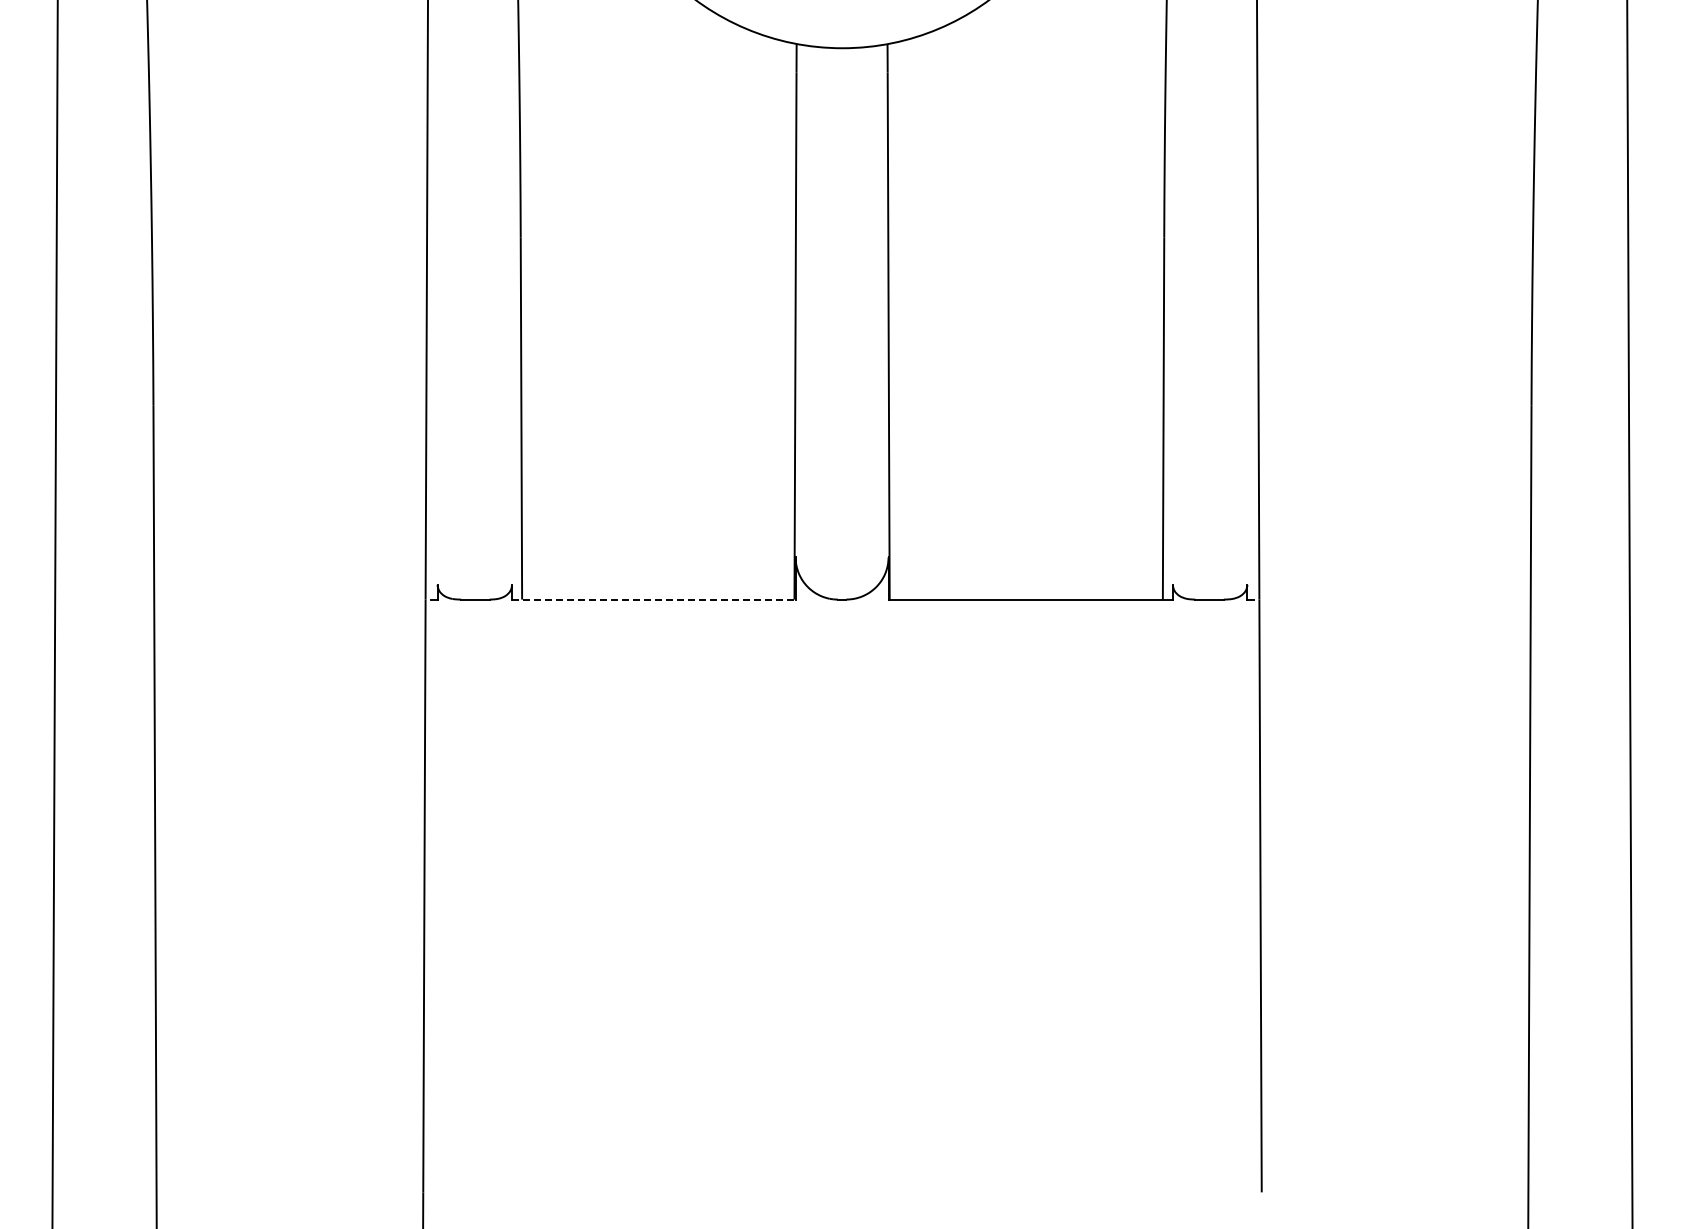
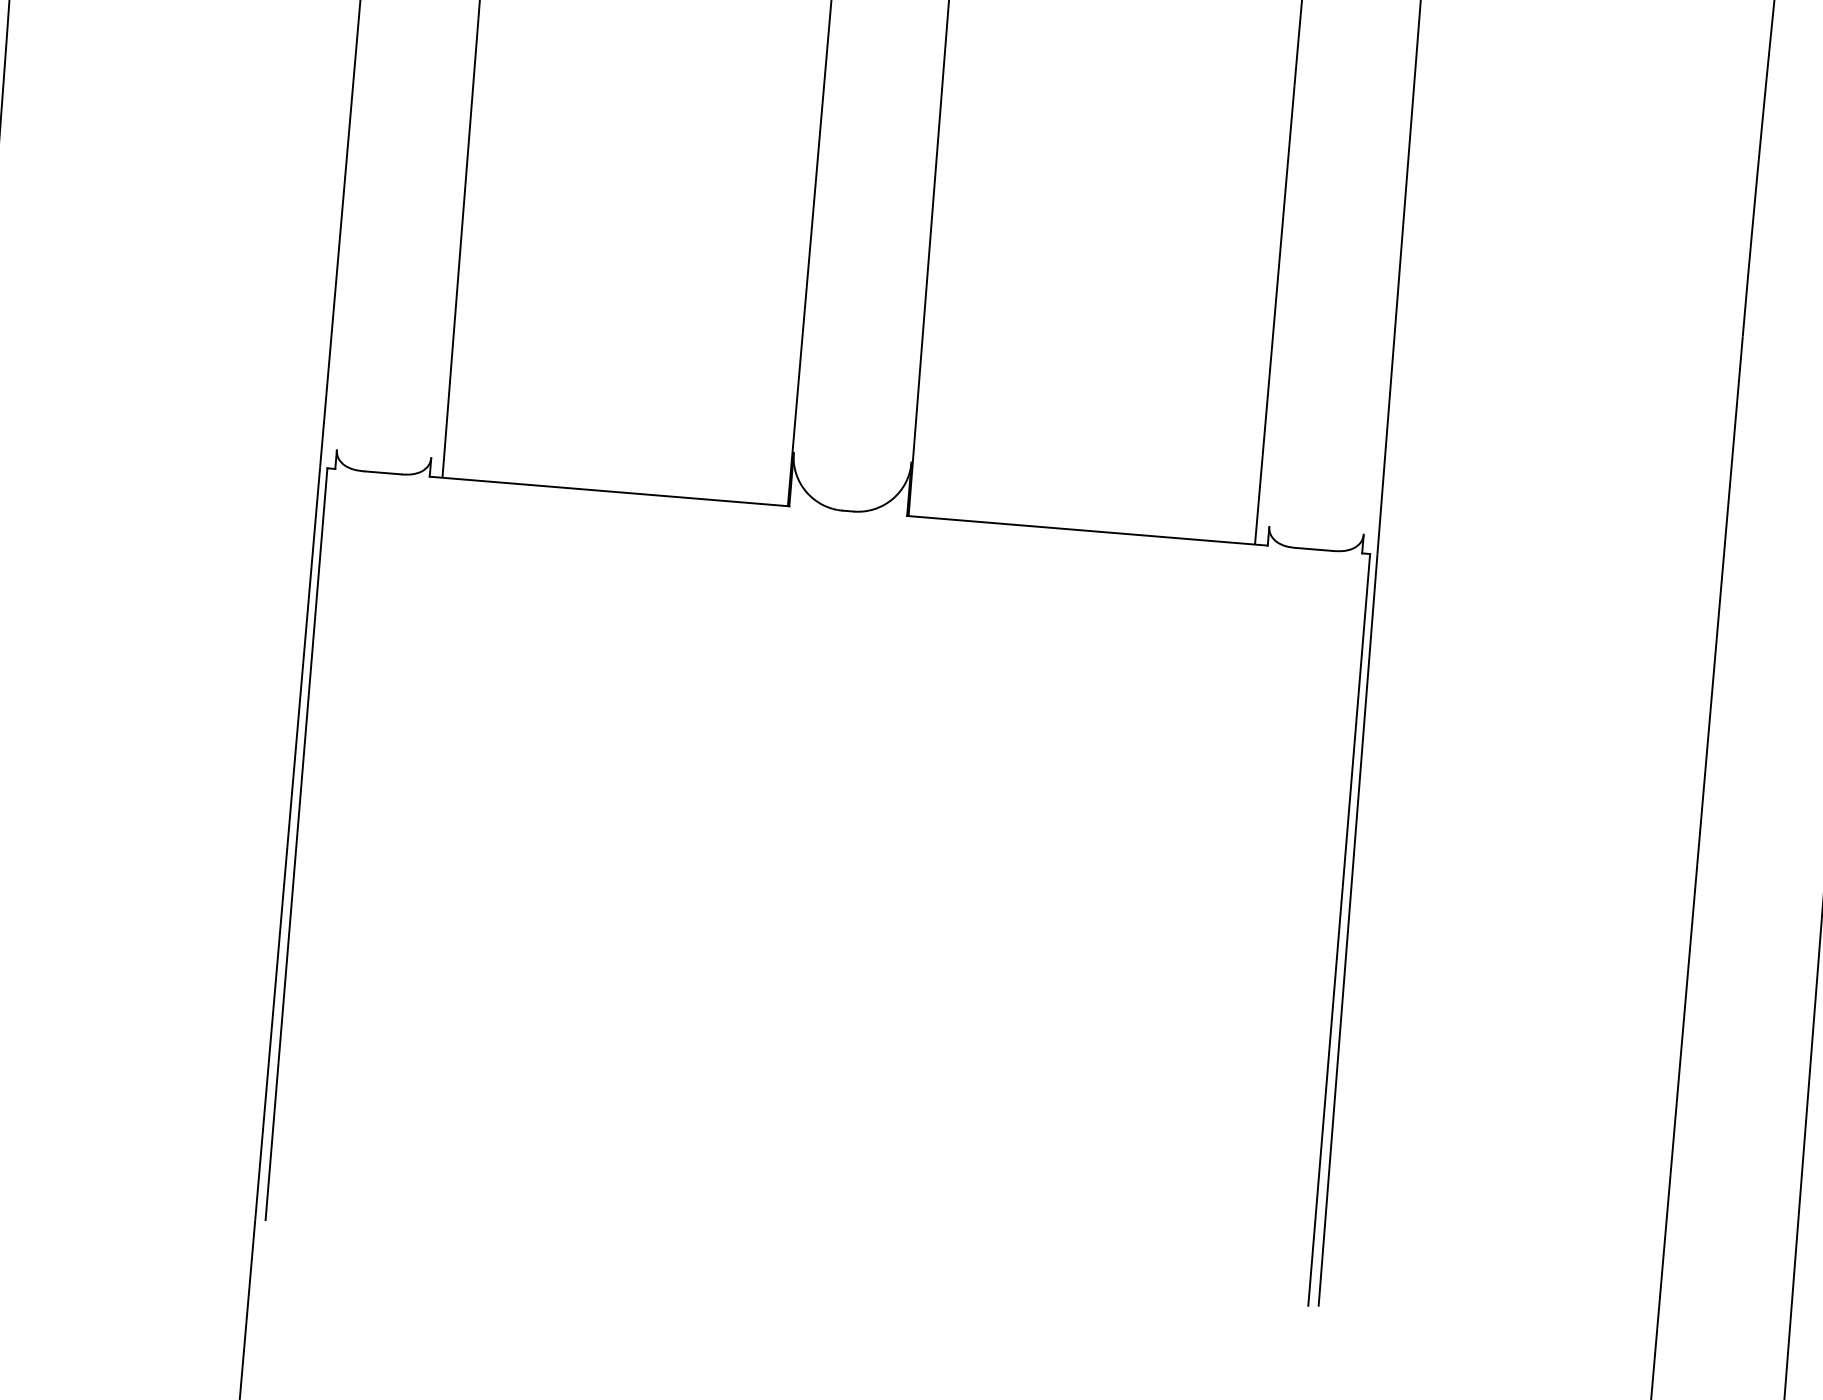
line: (653, 599) -> (609, 491), dashed -> solid
line: (431, 895) -> (296, 843), added
line: (1253, 895) -> (1339, 929), added

